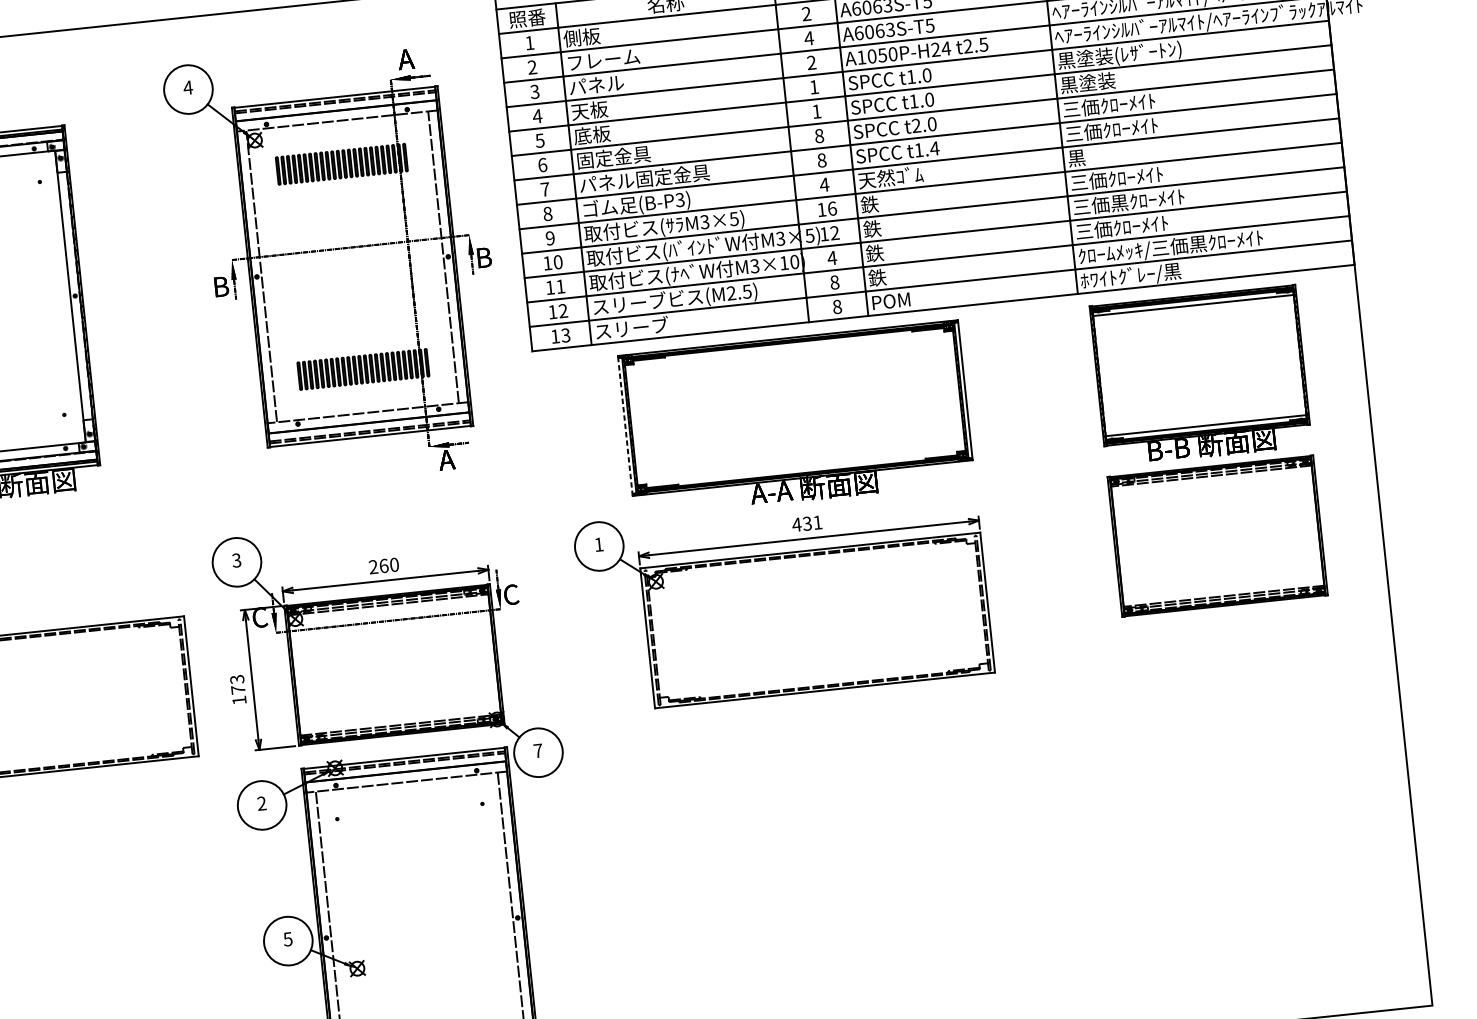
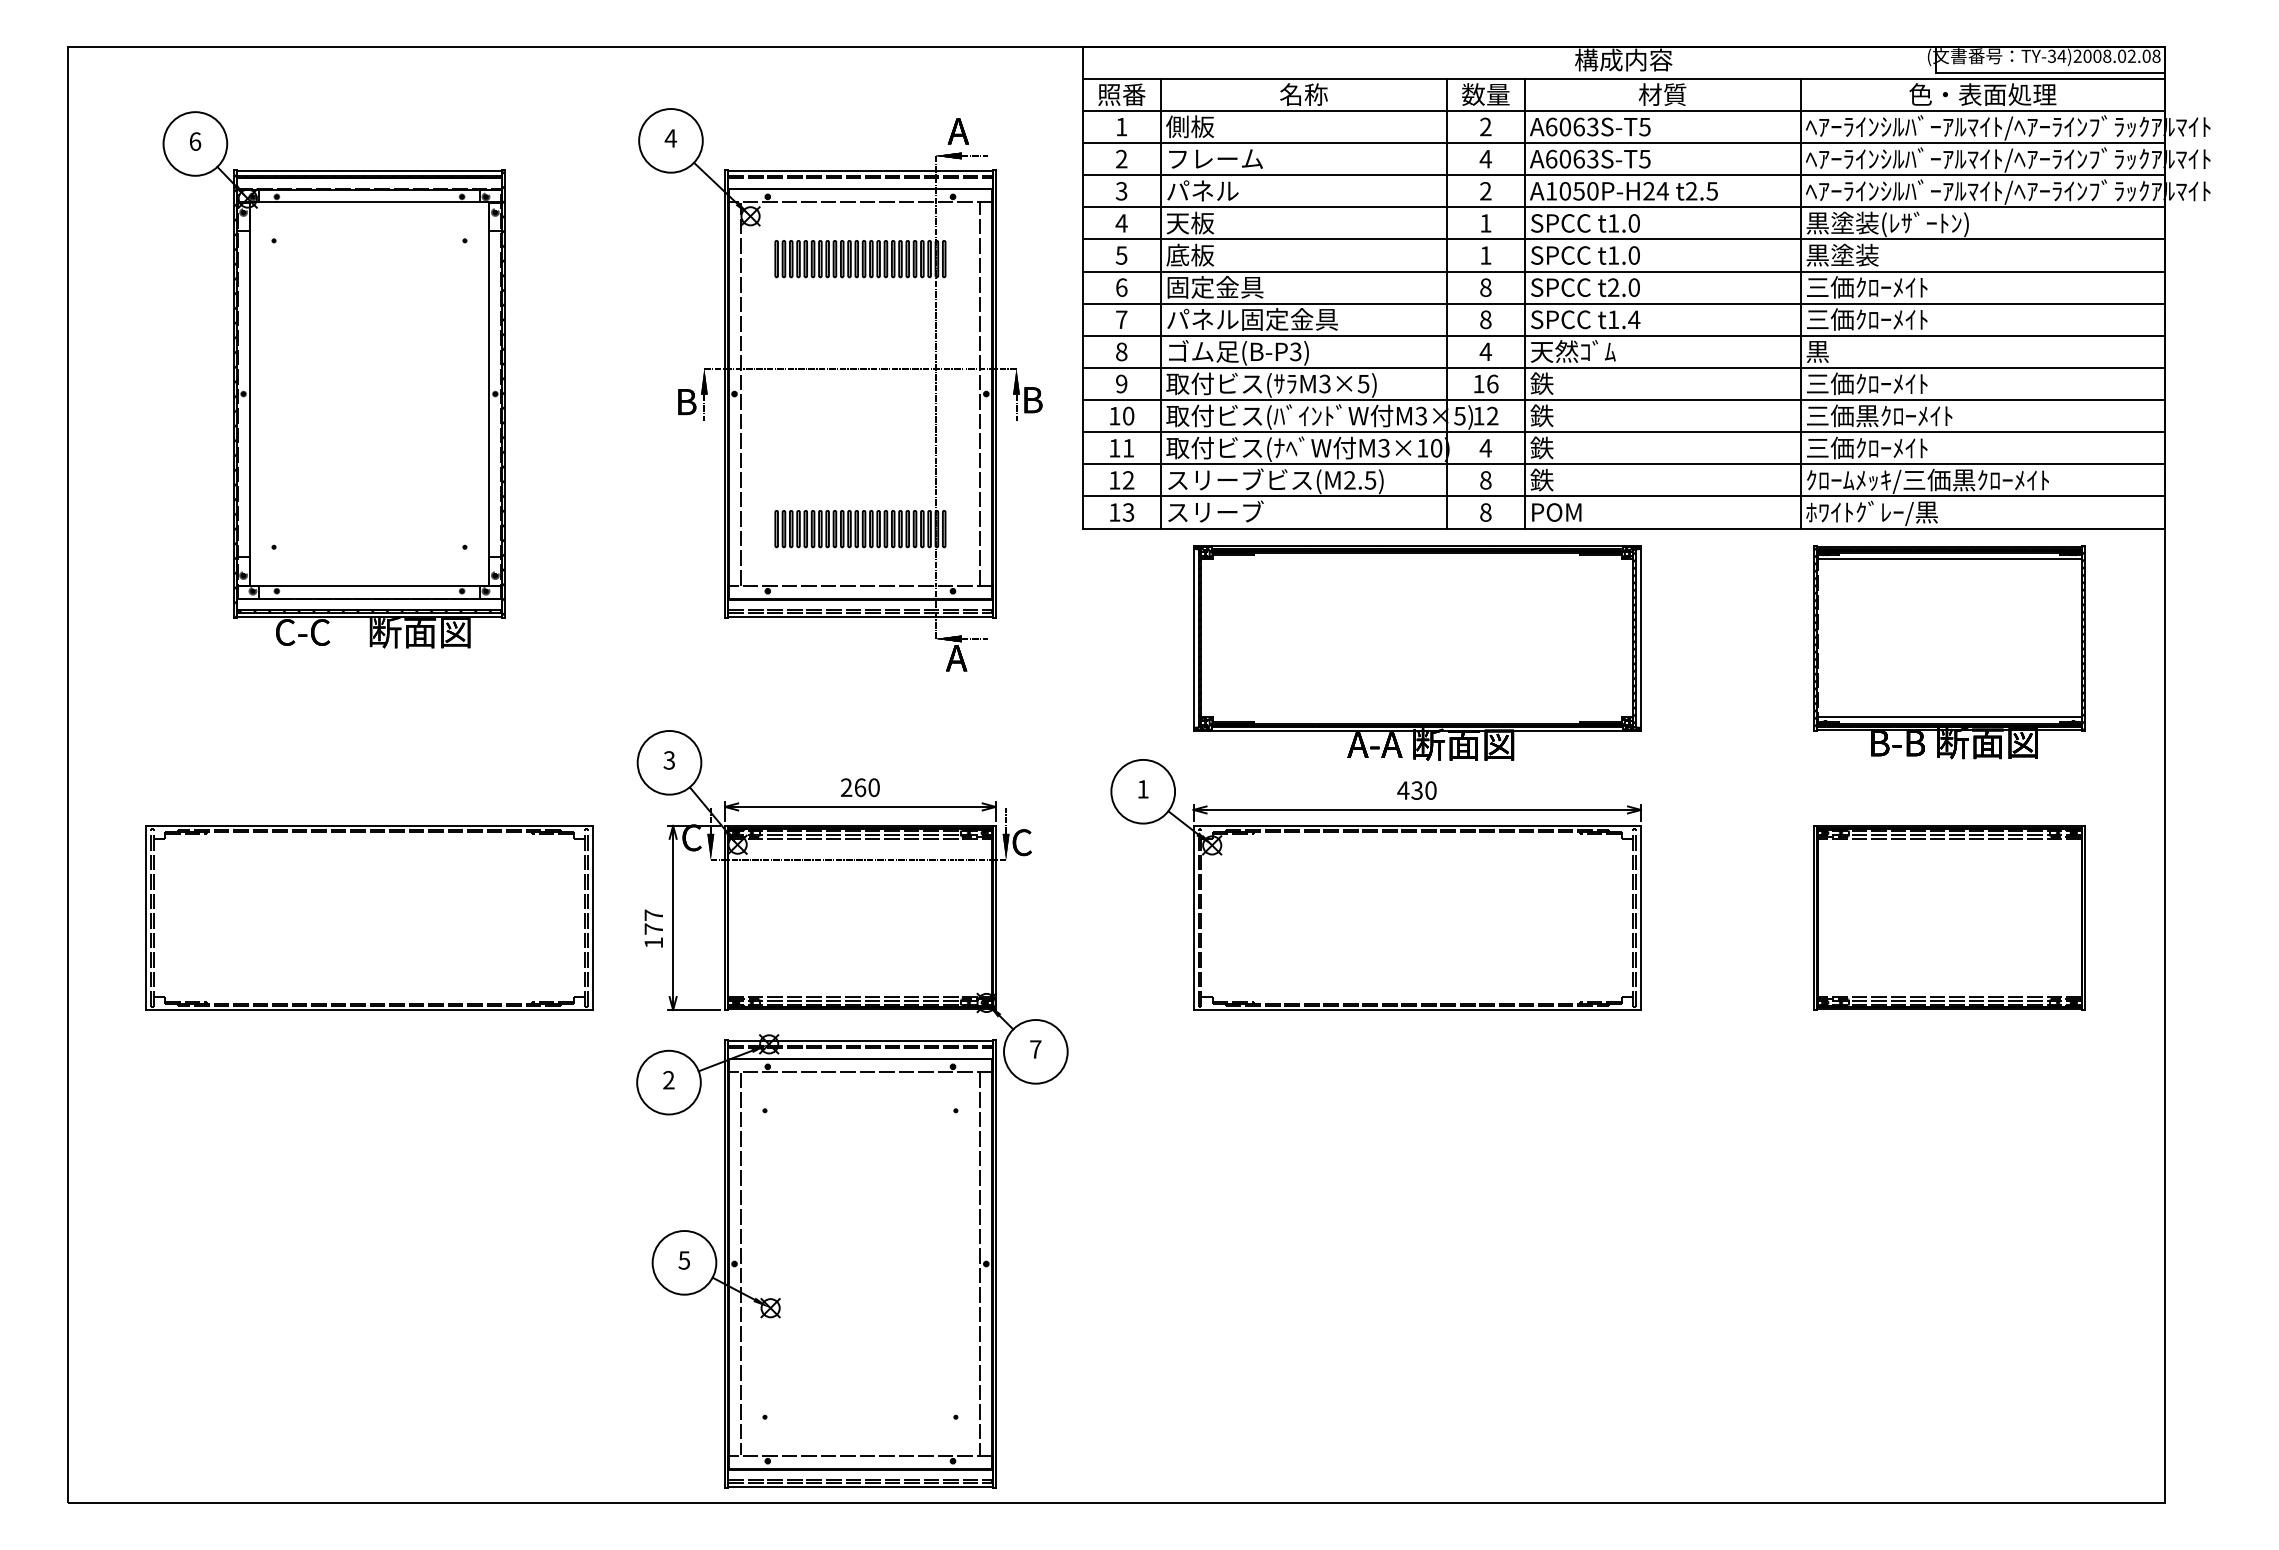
line: (625, 425) -> (1193, 637), dashed -> solid
text: (817, 522) -> (1430, 790), 431 -> 430
part: (1217, 535) -> (1949, 917), moved
text: (237, 679) -> (653, 915), 173 -> 177

